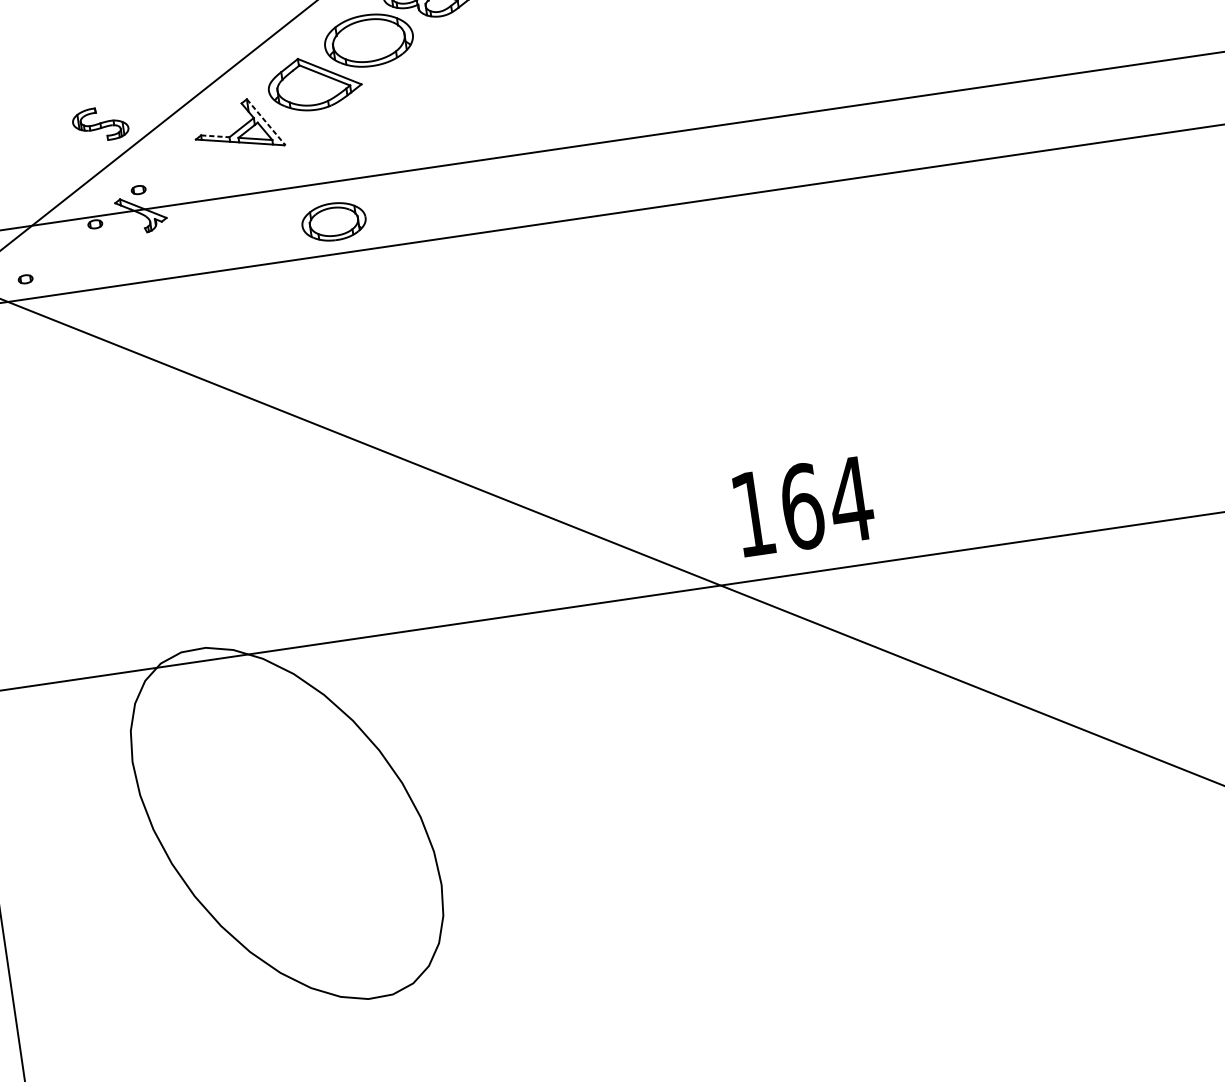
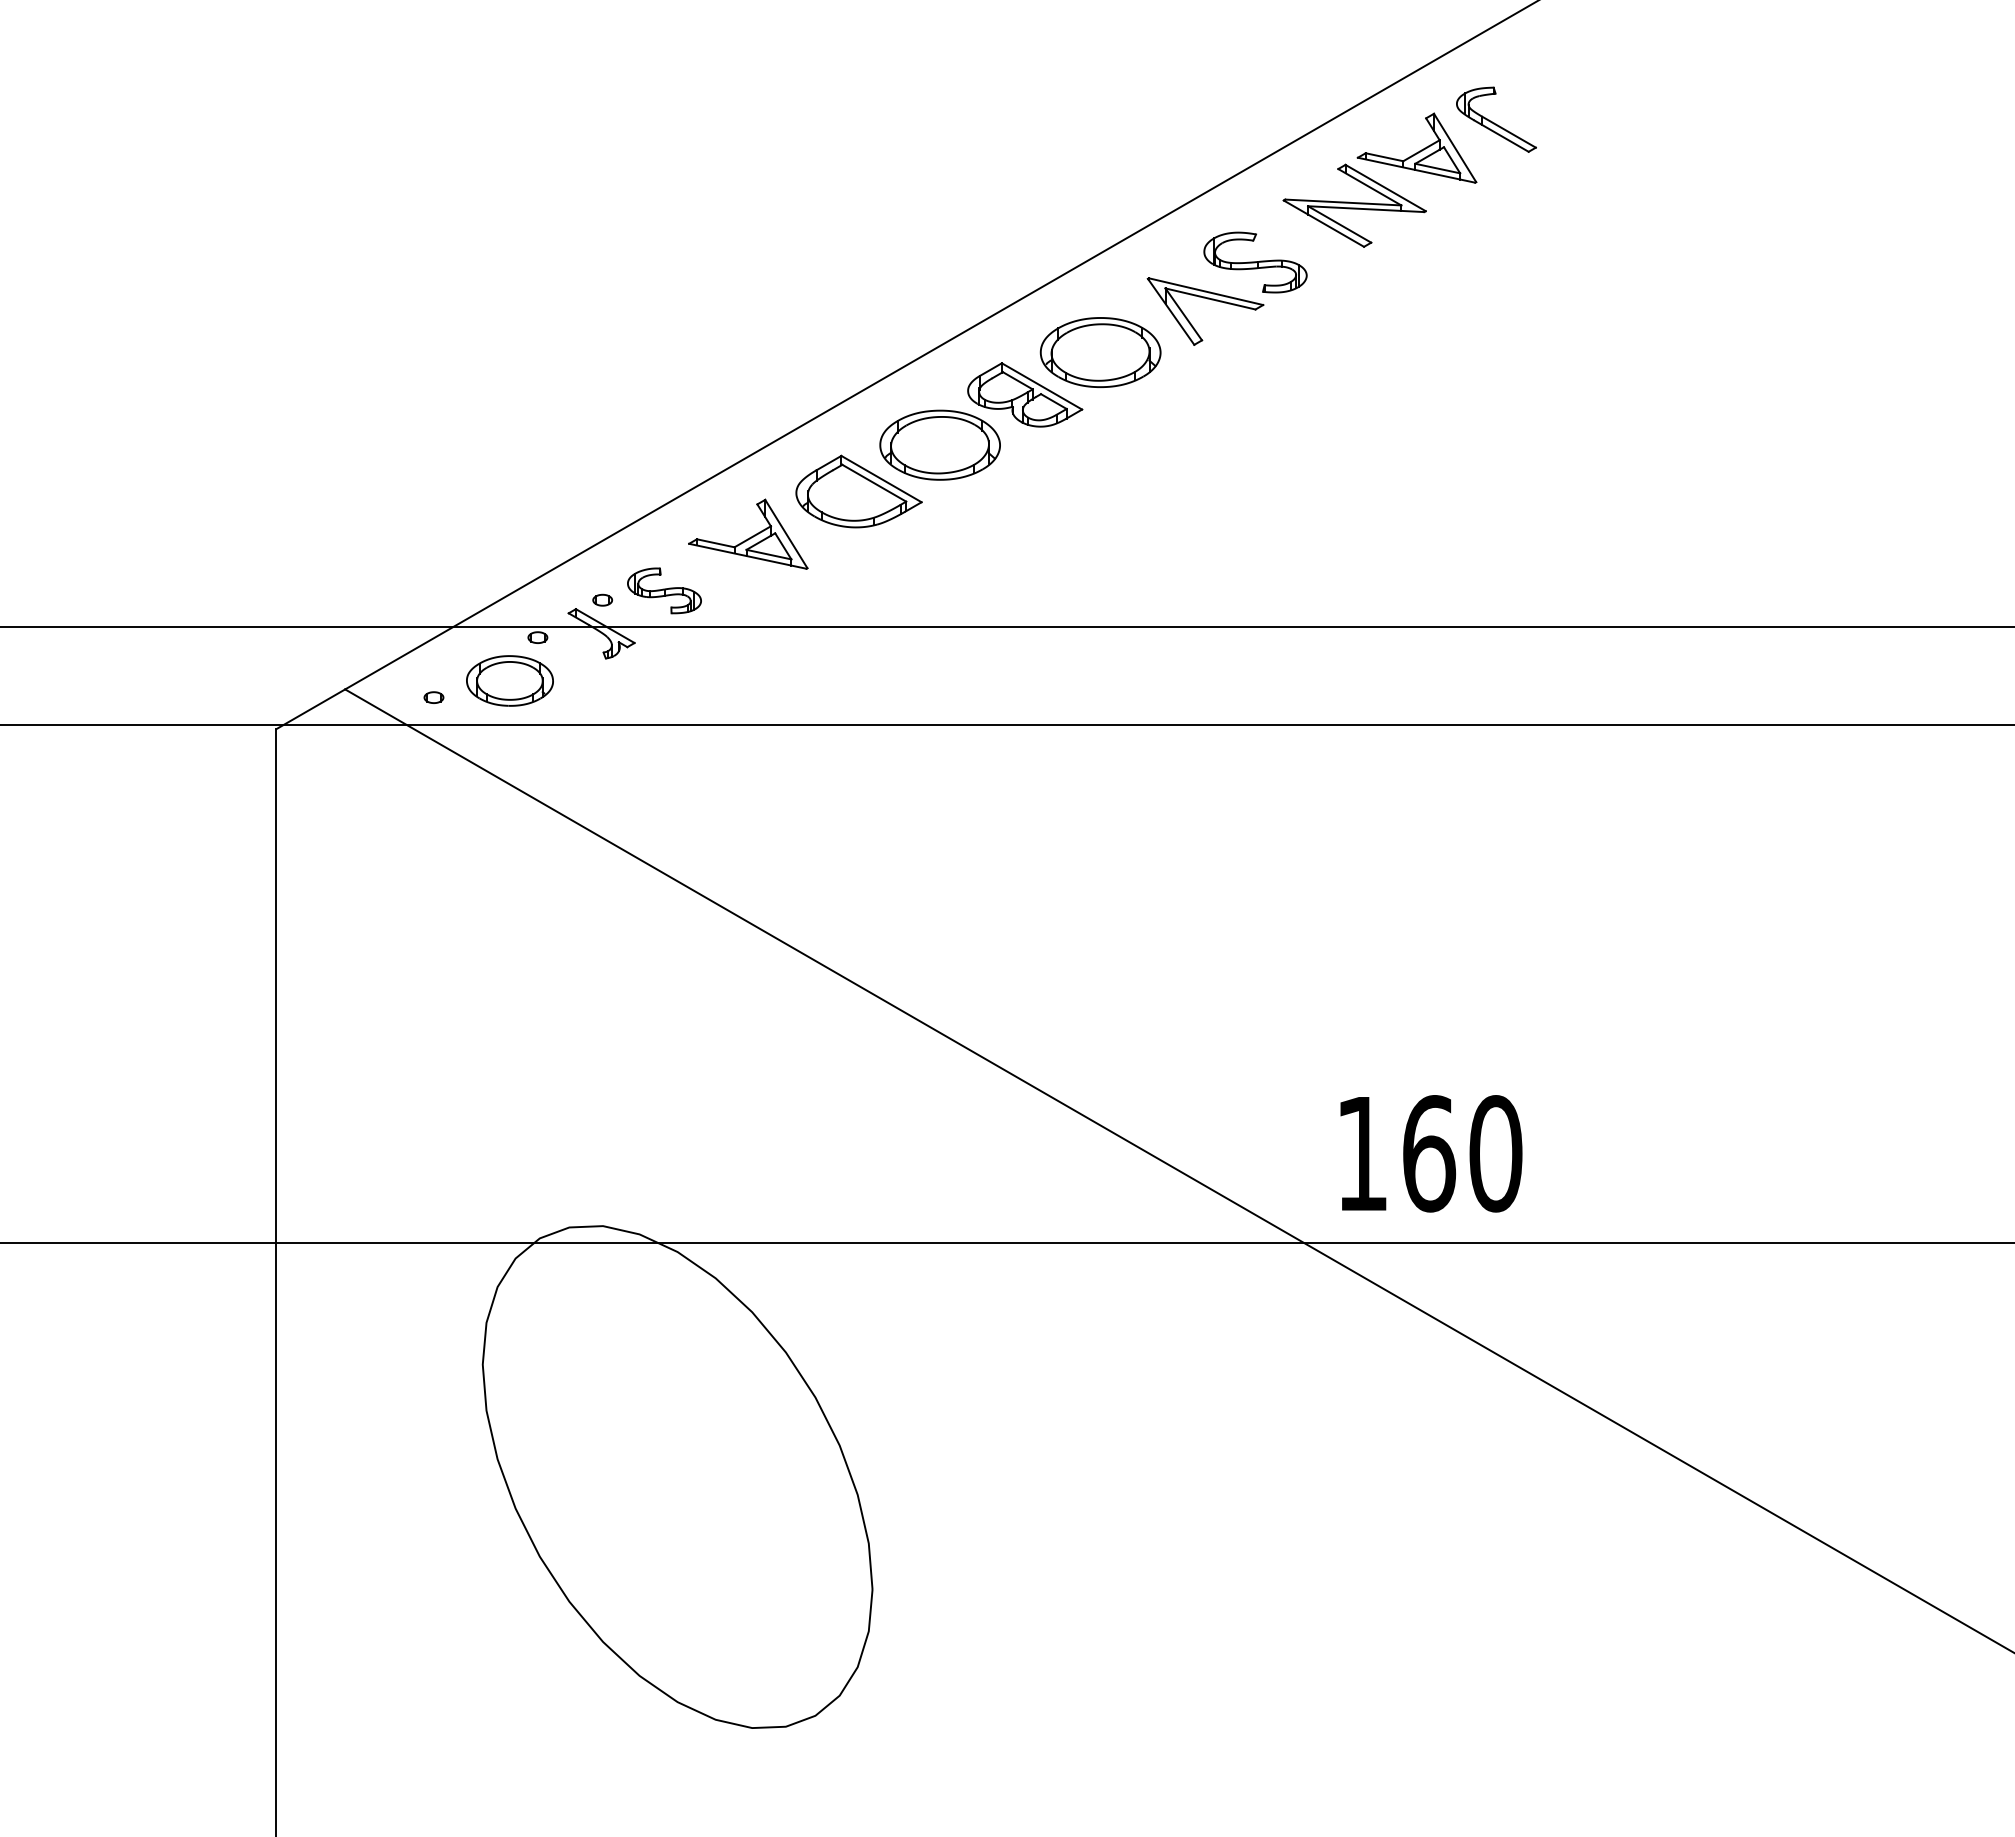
line: (266, 122) -> (786, 534), dashed -> solid
part: (100, 124) -> (664, 590), moved
line: (215, 136) -> (716, 543), dashed -> solid
part: (333, 221) -> (509, 680), moved
text: (850, 499) -> (1495, 1153), 164 -> 160

